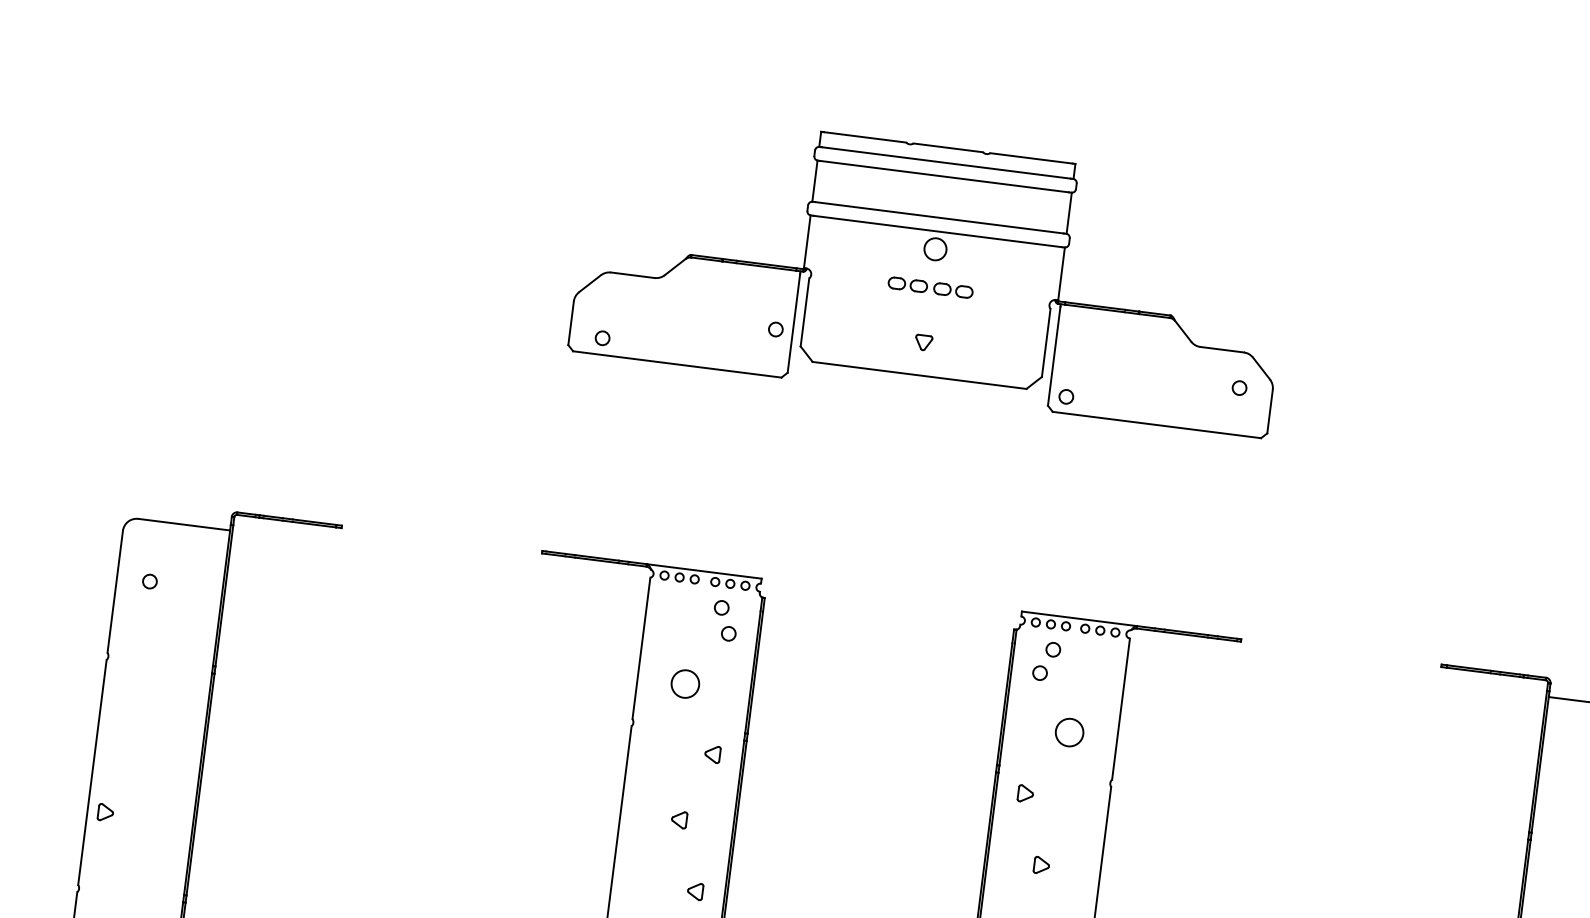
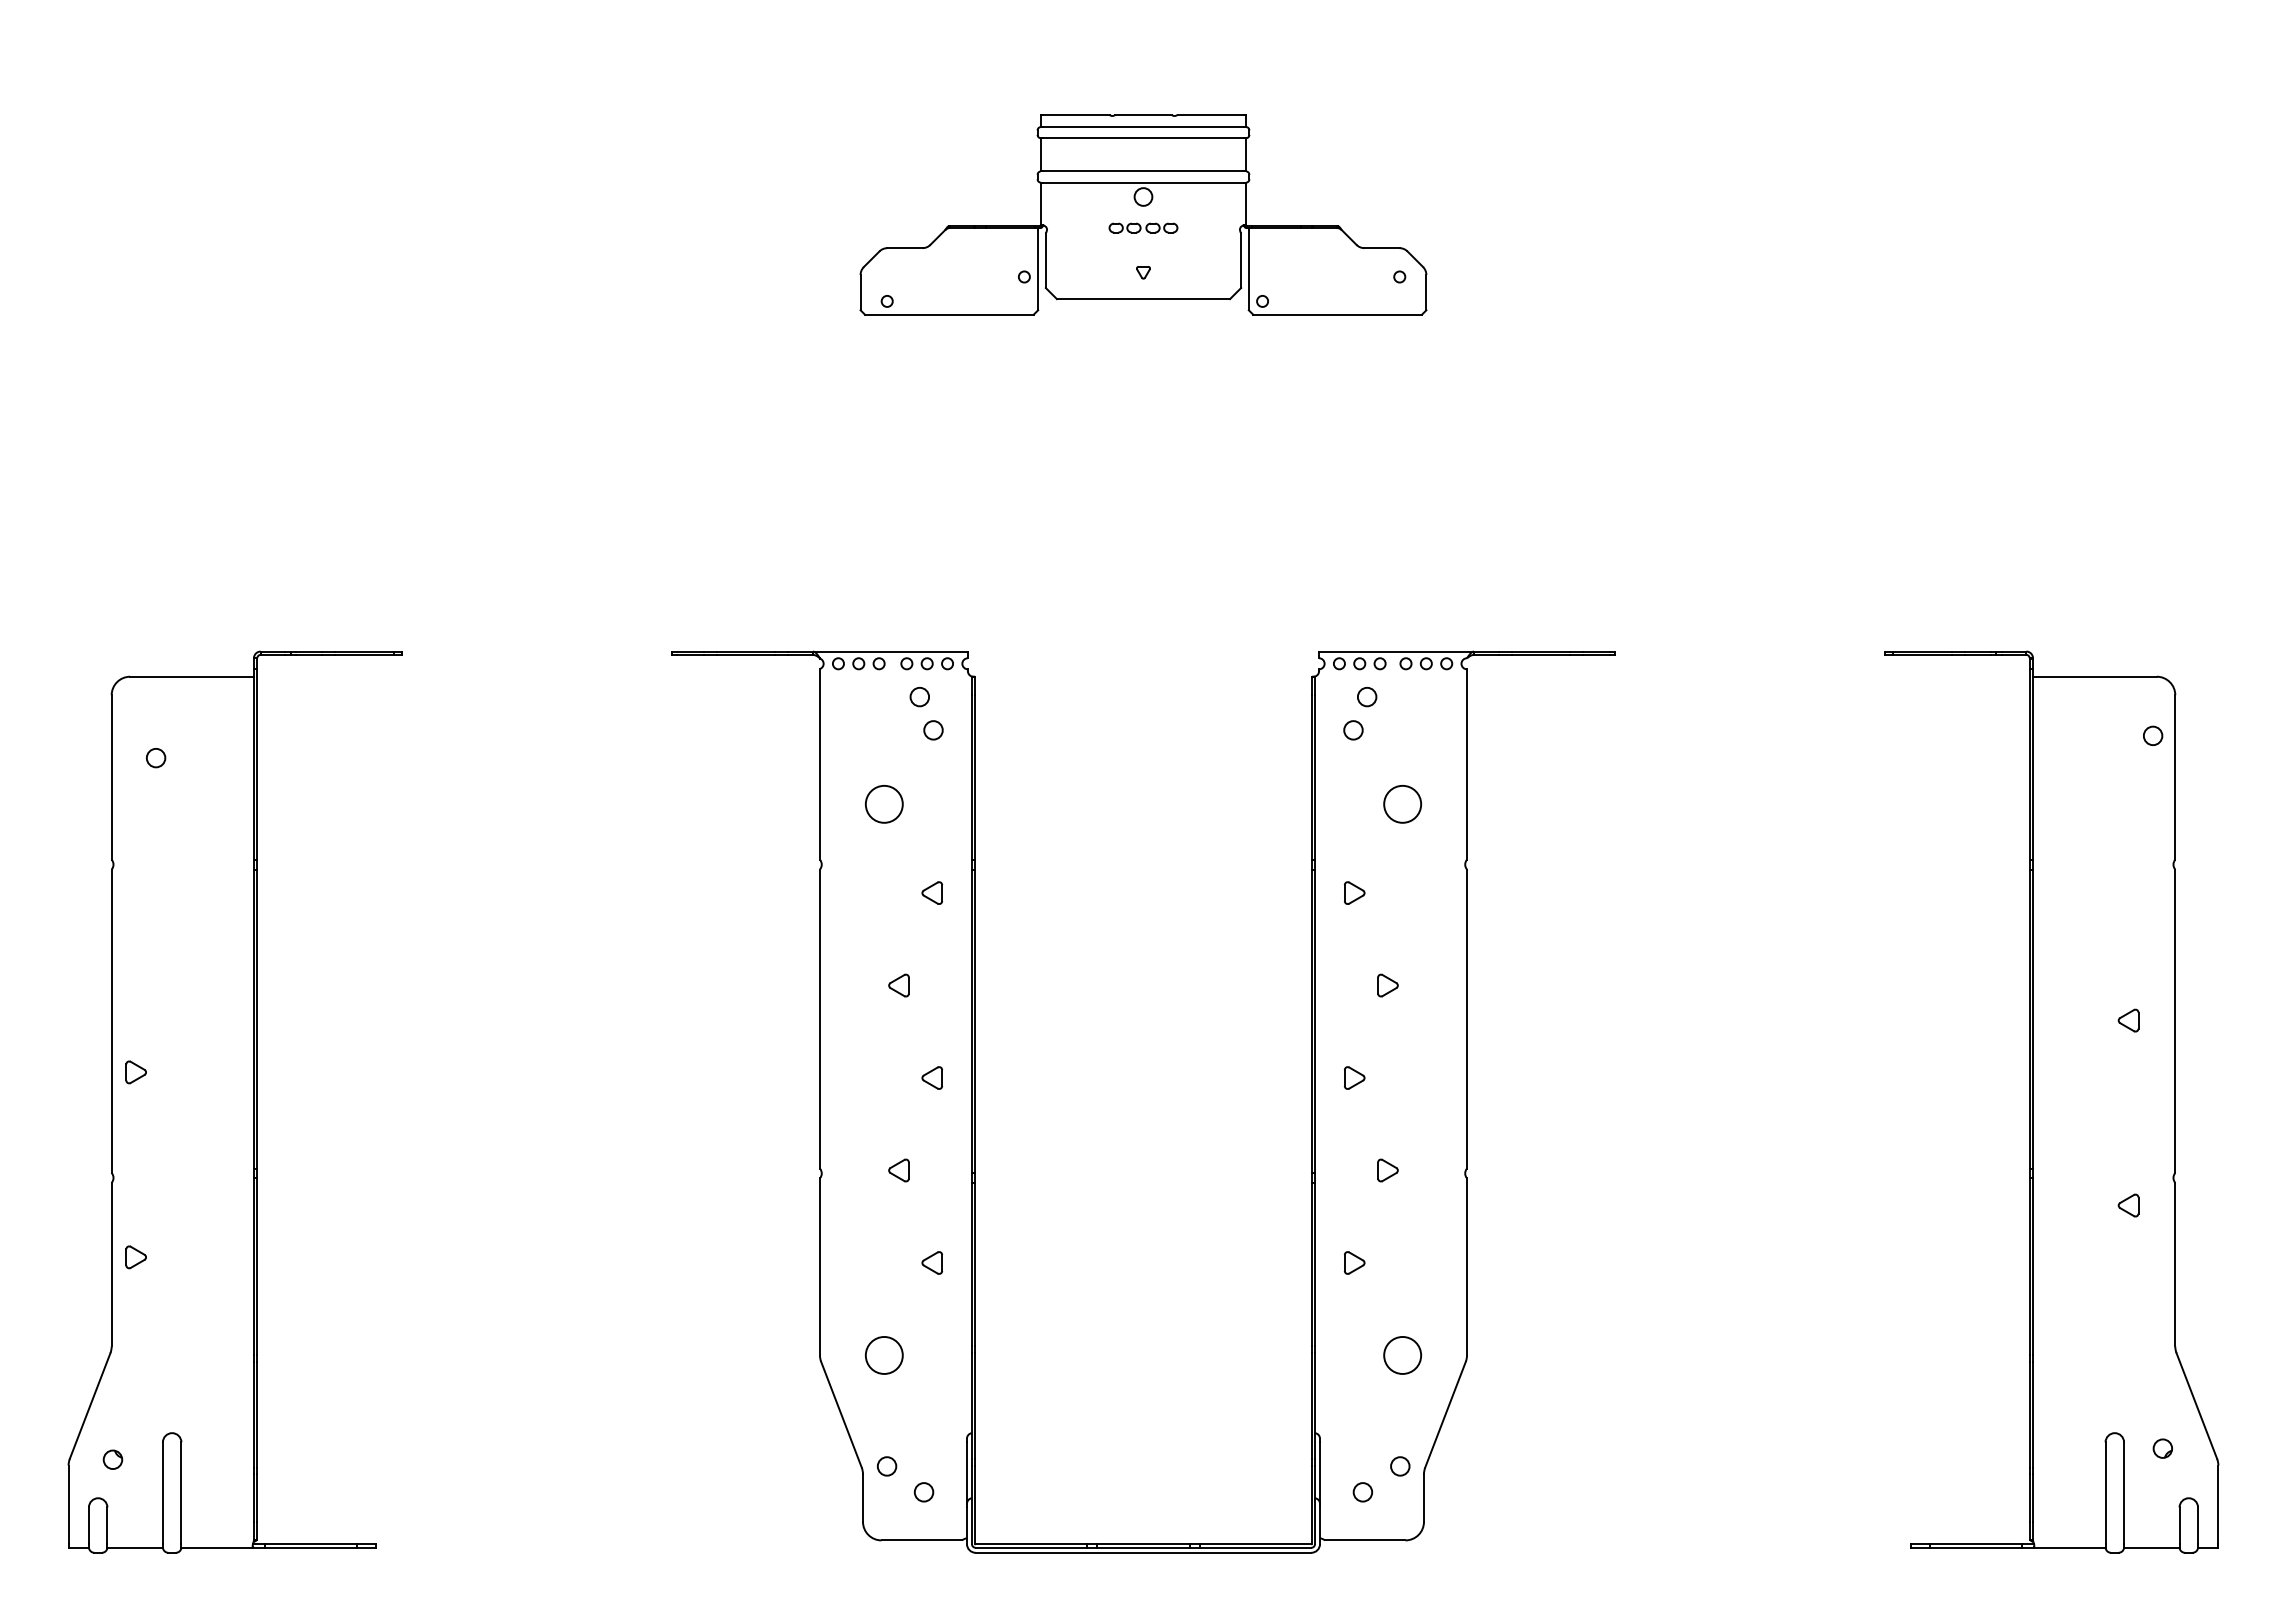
part: (932, 271) -> (1143, 214), size x0.6

